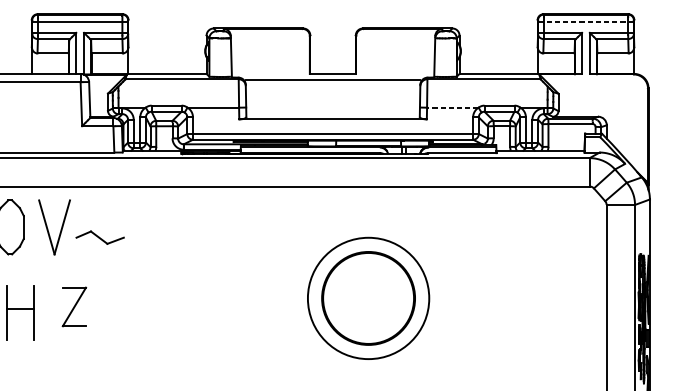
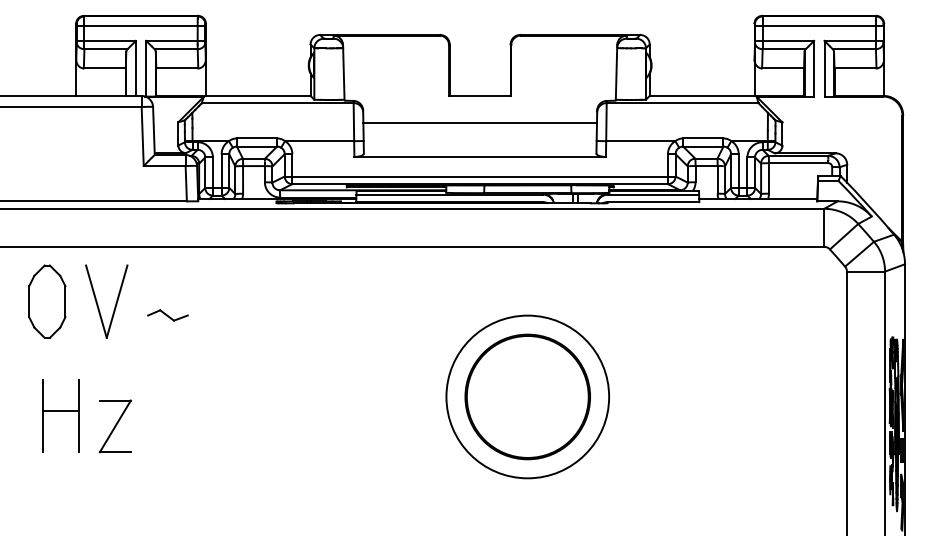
line: (585, 21) -> (818, 25), dashed -> solid
line: (332, 79) -> (479, 122), moved
line: (452, 107) -> (640, 141), dashed -> solid
part: (99, 237) -> (167, 315), size x0.62
part: (73, 307) -> (114, 426), moved

